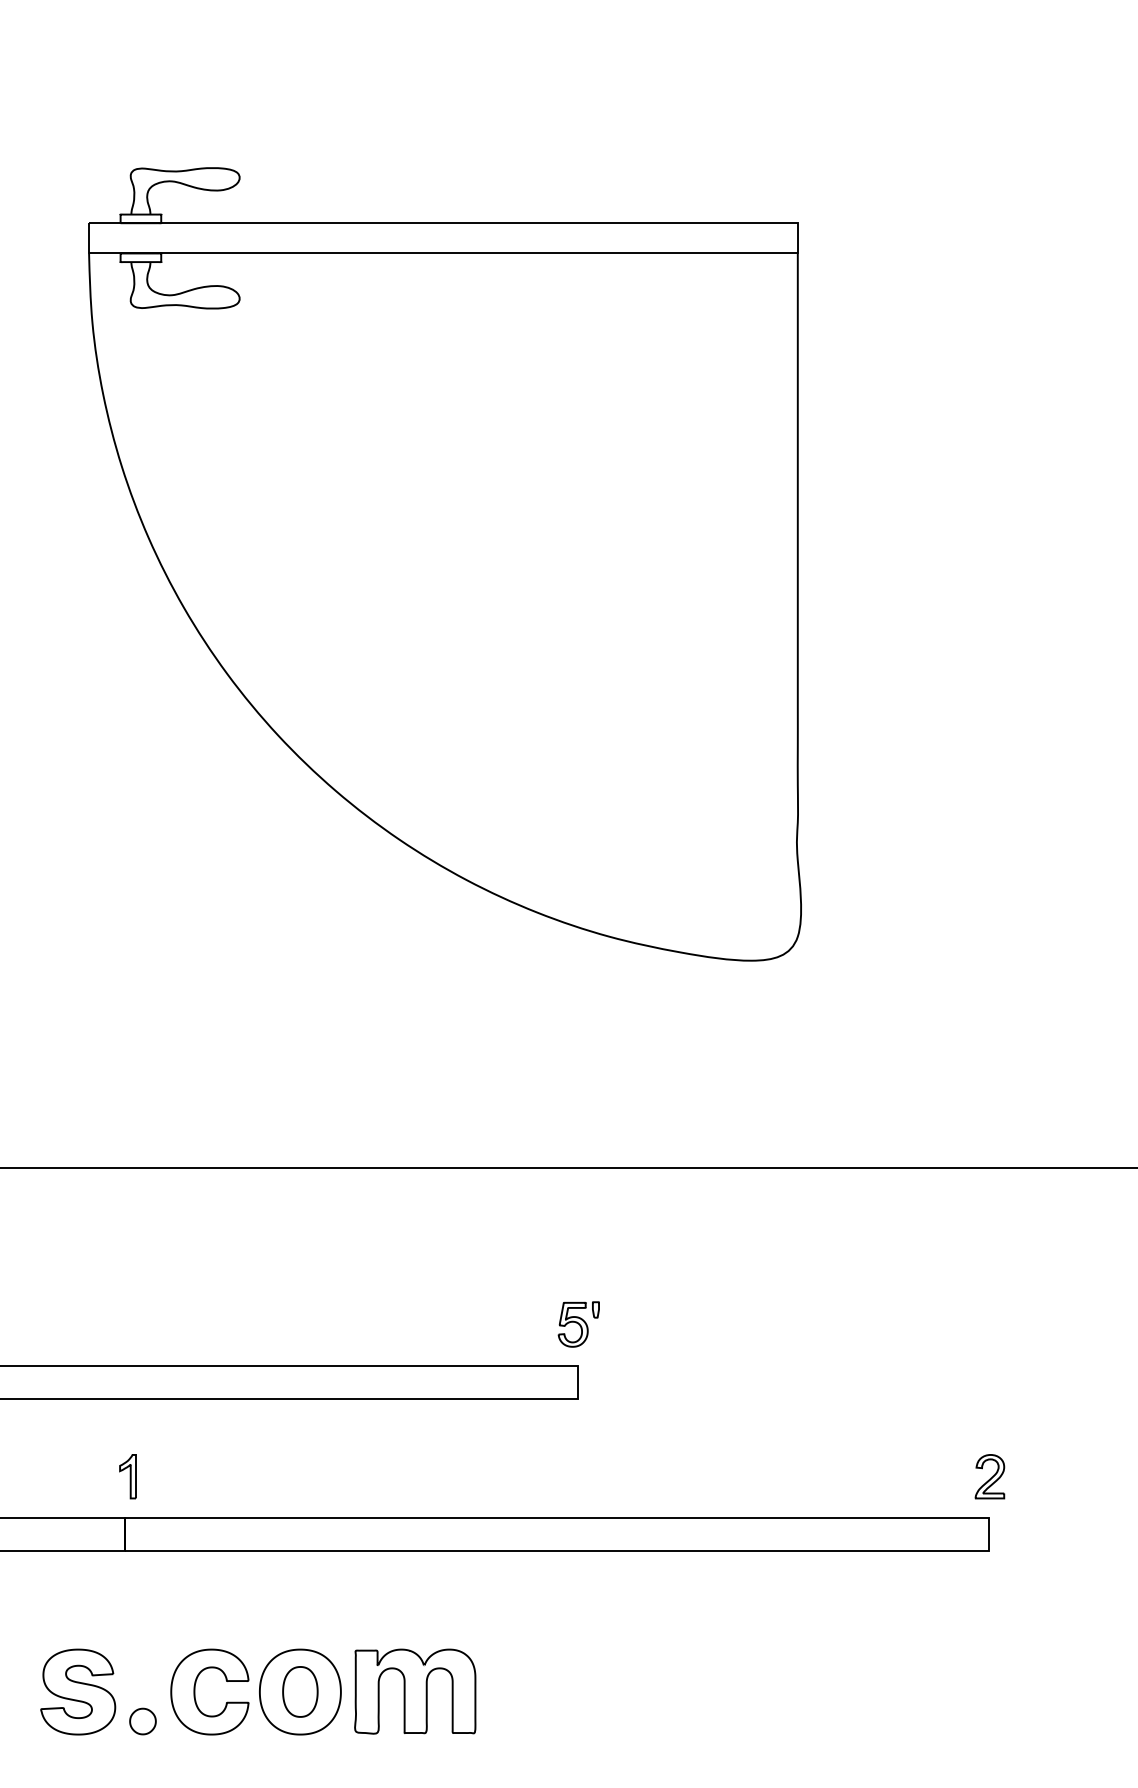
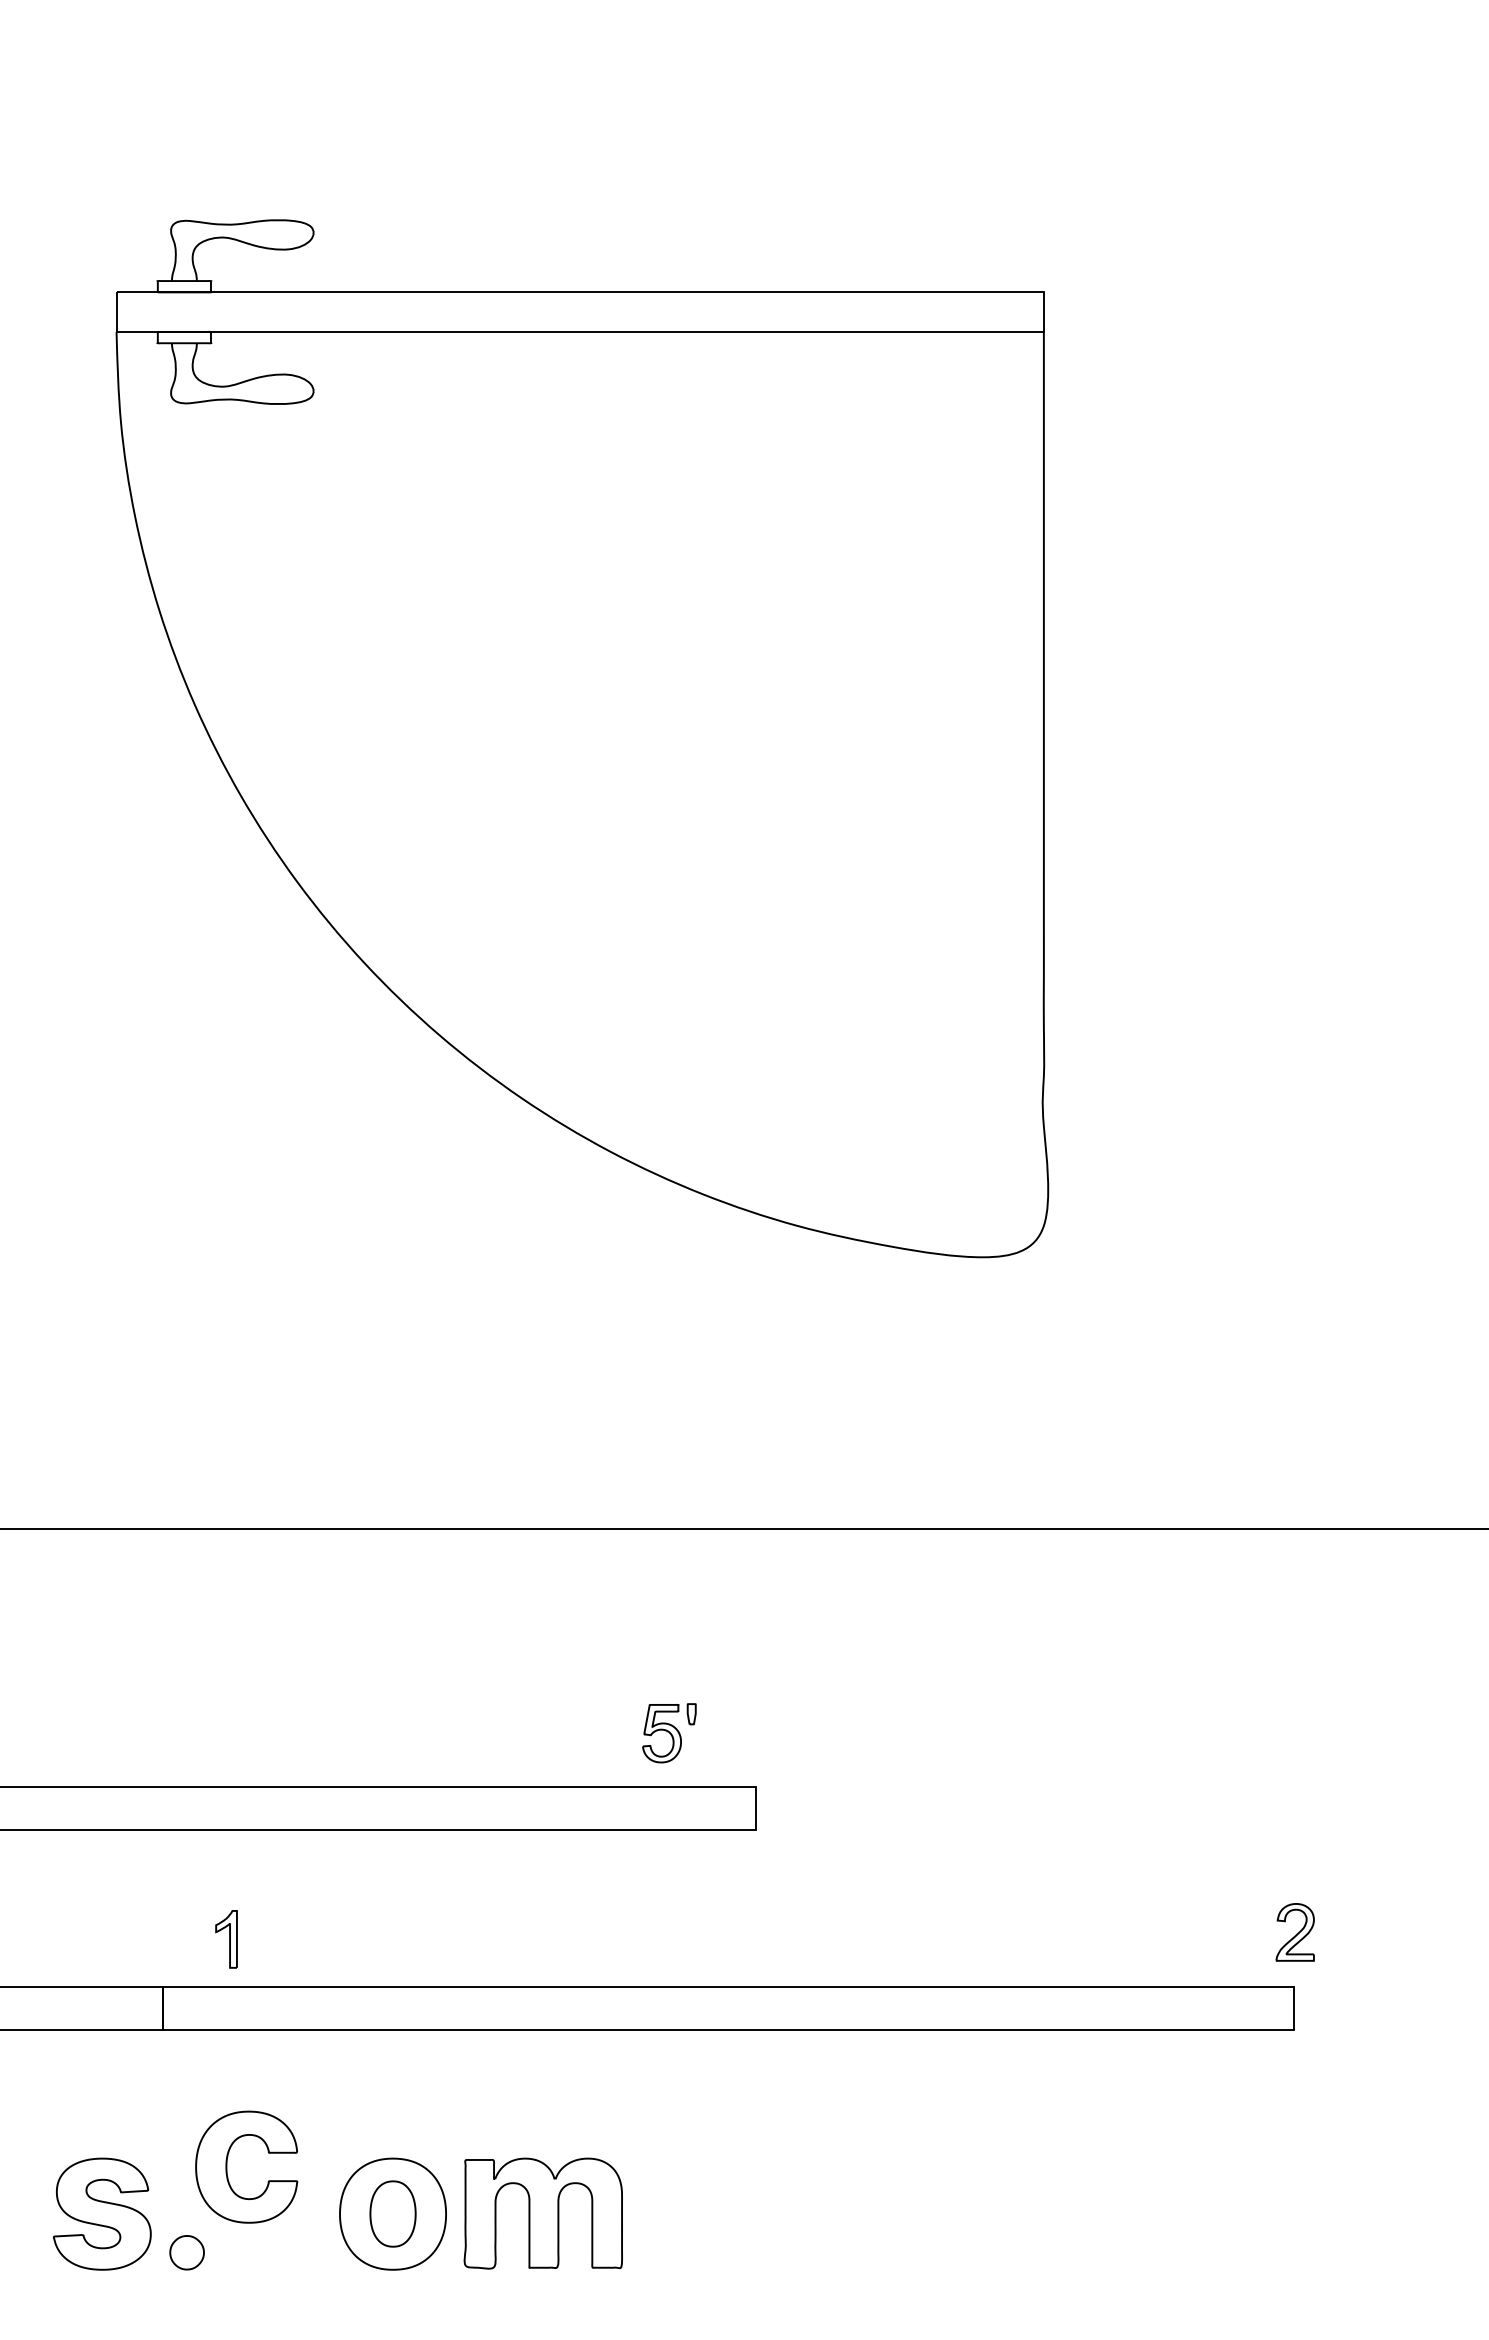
part: (578, 1324) -> (669, 1733), moved
part: (127, 1476) -> (226, 1939), moved
part: (195, 1691) -> (227, 2166), moved

